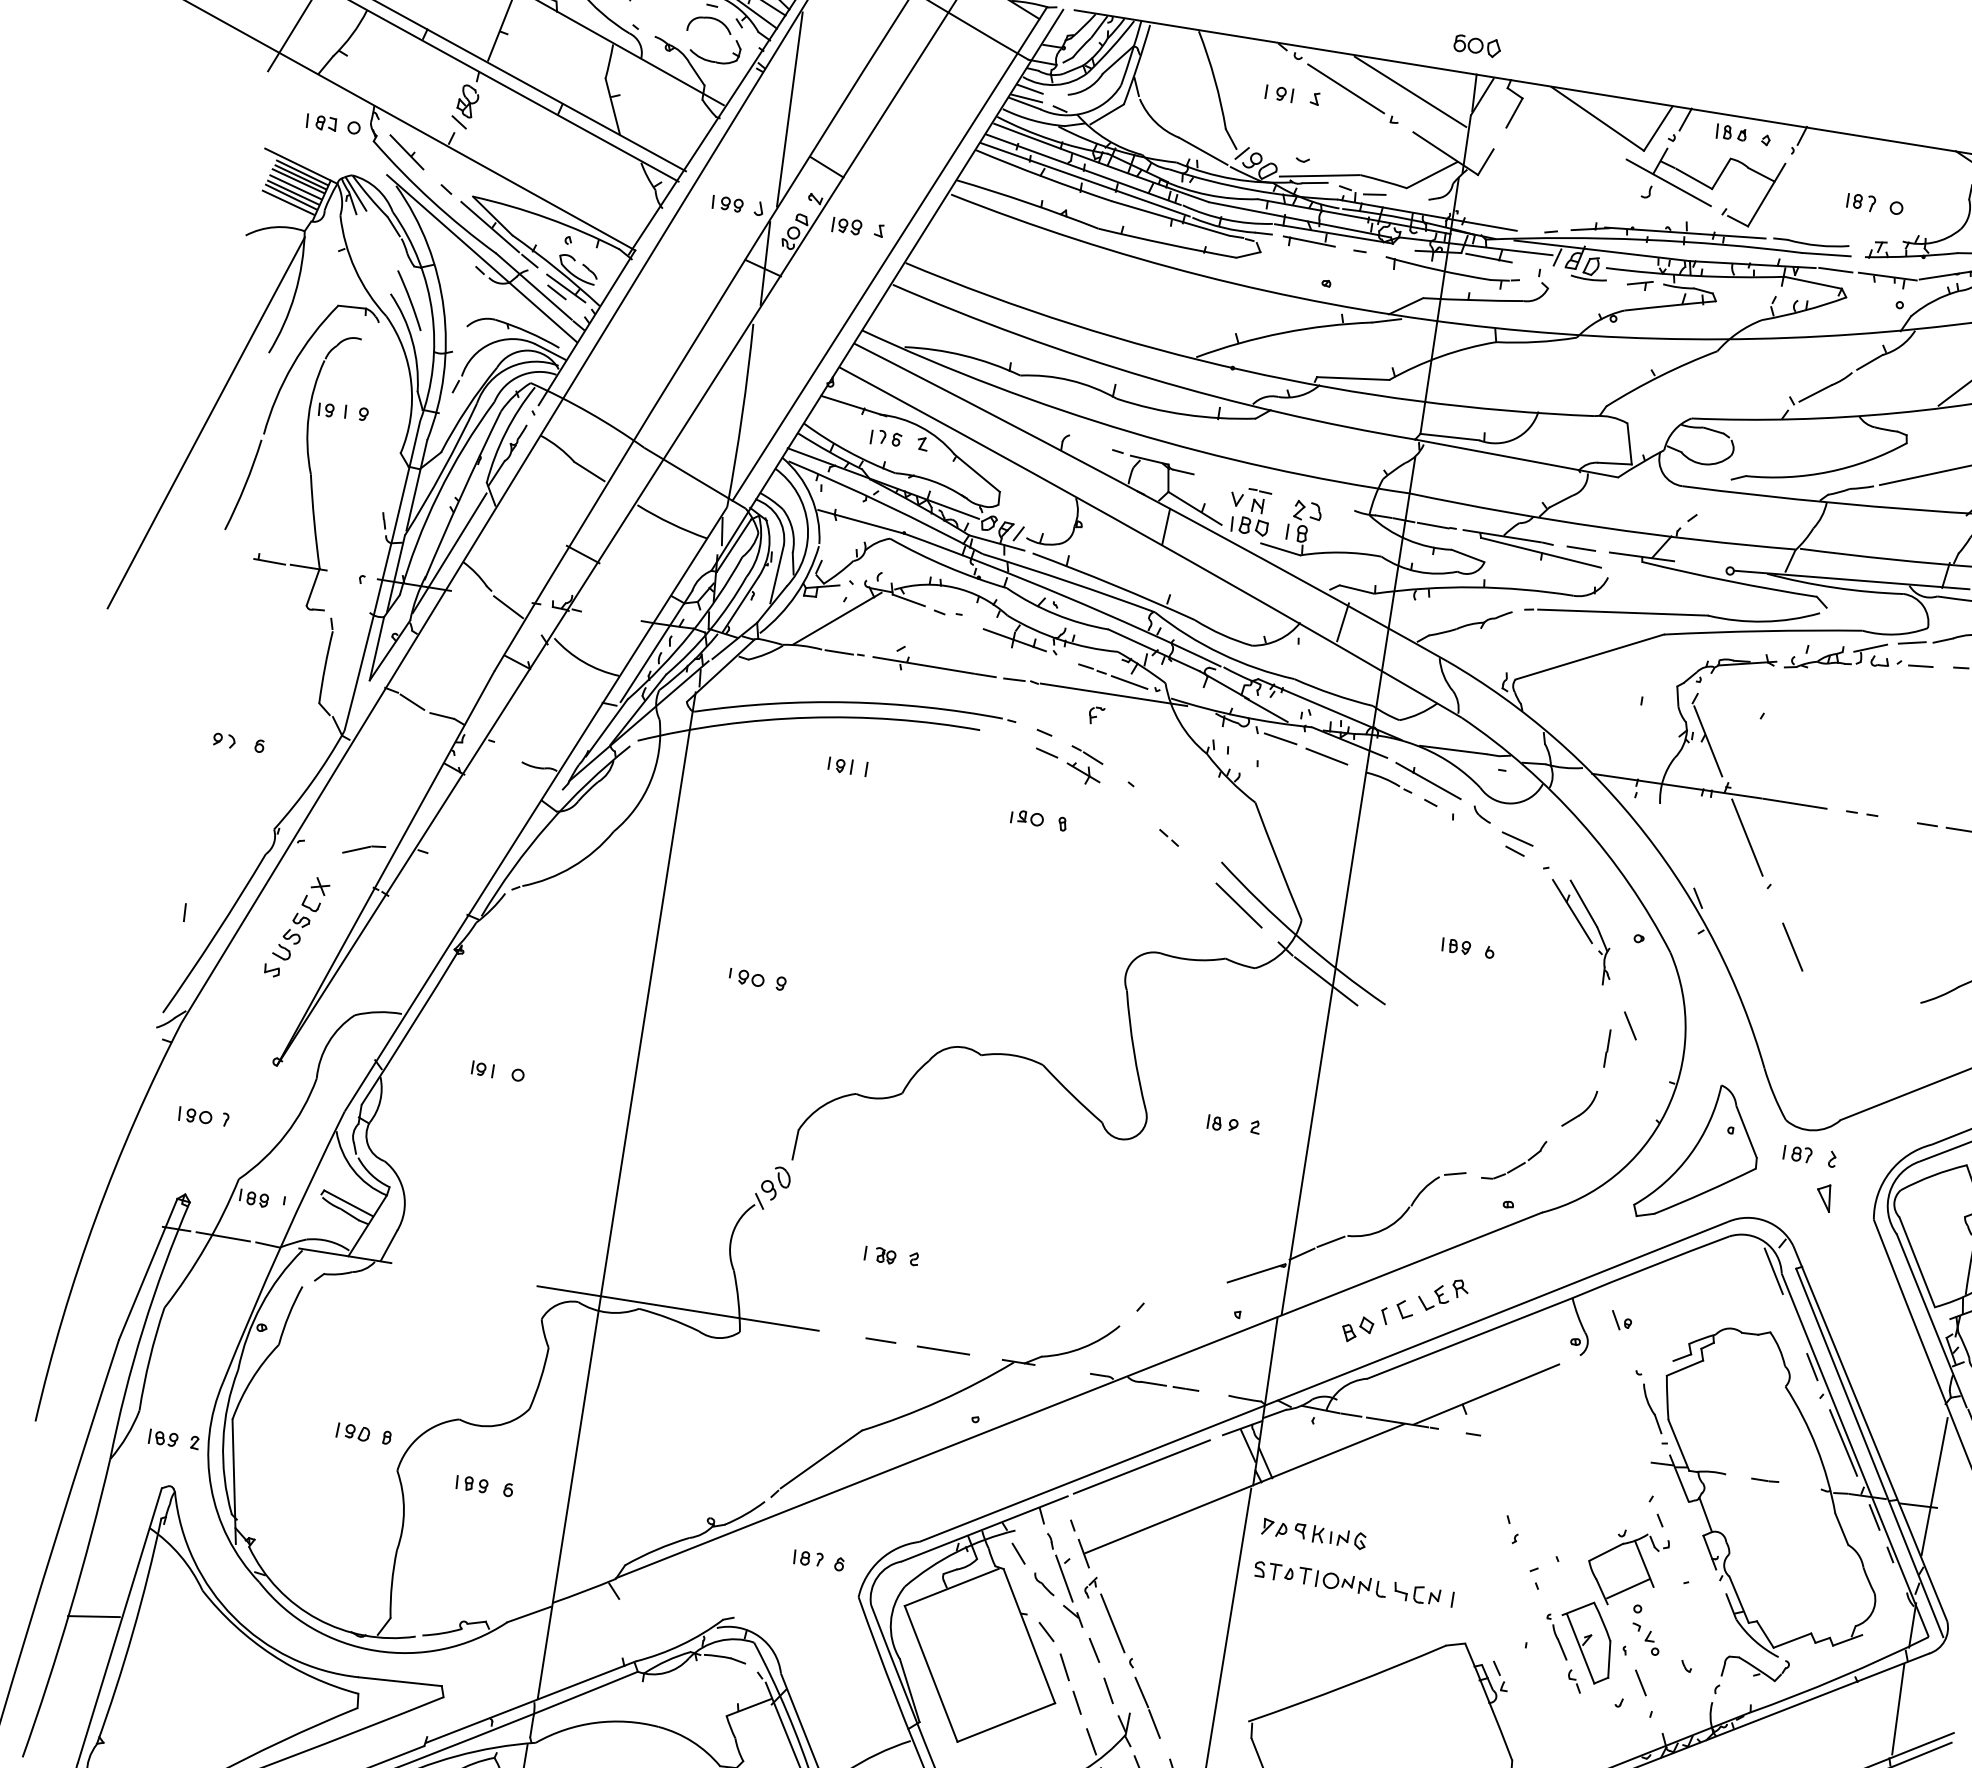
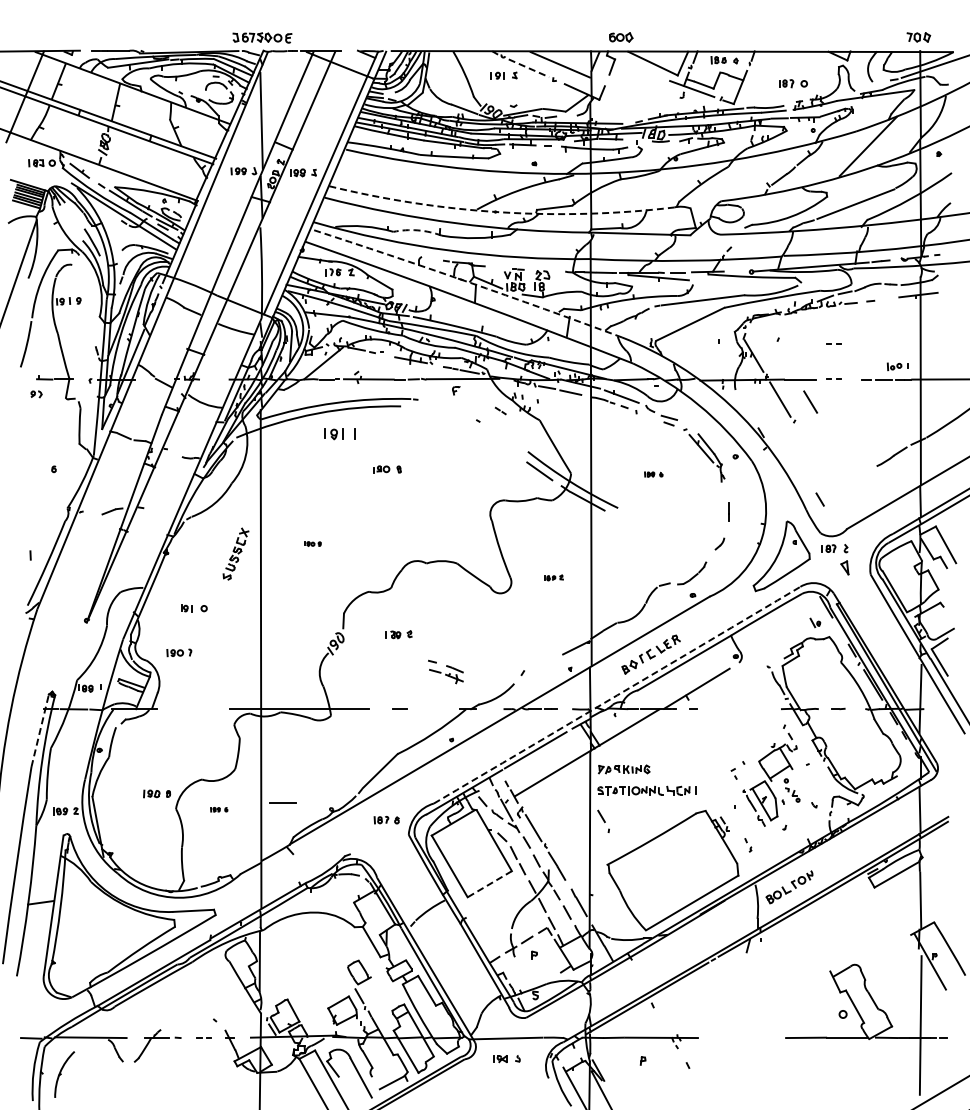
part: (1478, 46) -> (621, 37), moved
line: (1347, 89) -> (529, 68), solid -> dashed
arc: (1242, 370) -> (500, 212), solid -> dashed
arc: (1069, 380) -> (417, 230), solid -> dashed
arc: (1151, 499) -> (466, 281), solid -> dashed
part: (224, 740) -> (36, 394), moved
line: (1868, 740) -> (831, 343), added
part: (1067, 756) -> (445, 671), moved
part: (846, 767) -> (339, 434), size x1.6
part: (1038, 820) -> (387, 469), moved
line: (1168, 836) -> (500, 410), moved
part: (296, 926) -> (235, 553), moved
line: (1792, 945) -> (810, 401), moved
part: (1467, 948) -> (653, 474), size x0.7
part: (757, 978) -> (312, 543), size x0.6
line: (1629, 1025) -> (819, 499), moved
part: (1578, 1108) -> (719, 543), size x0.6
part: (204, 1116) -> (179, 652), moved
part: (1234, 1124) -> (554, 577), size x0.7
part: (891, 1256) -> (398, 634), moved
line: (148, 1268) -> (40, 730), solid -> dashed
part: (1621, 1320) -> (815, 622), moved
line: (942, 1349) -> (282, 802), moved
arc: (1324, 1382) -> (617, 695), solid -> dashed
part: (482, 1485) -> (218, 809), size x0.6
part: (1511, 1530) -> (748, 845), moved
part: (1643, 1691) -> (603, 820), moved
line: (1005, 1723) -> (489, 884), solid -> dashed

